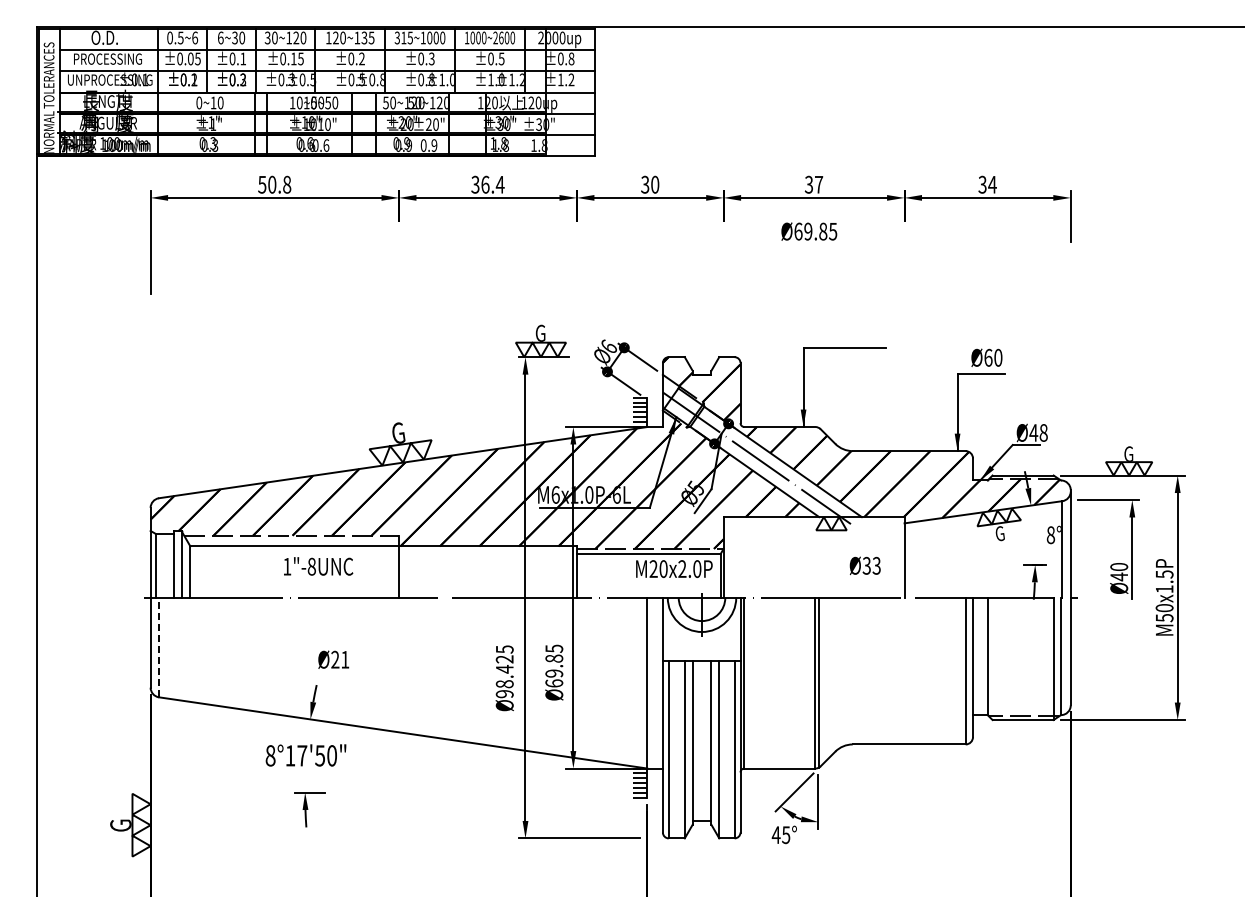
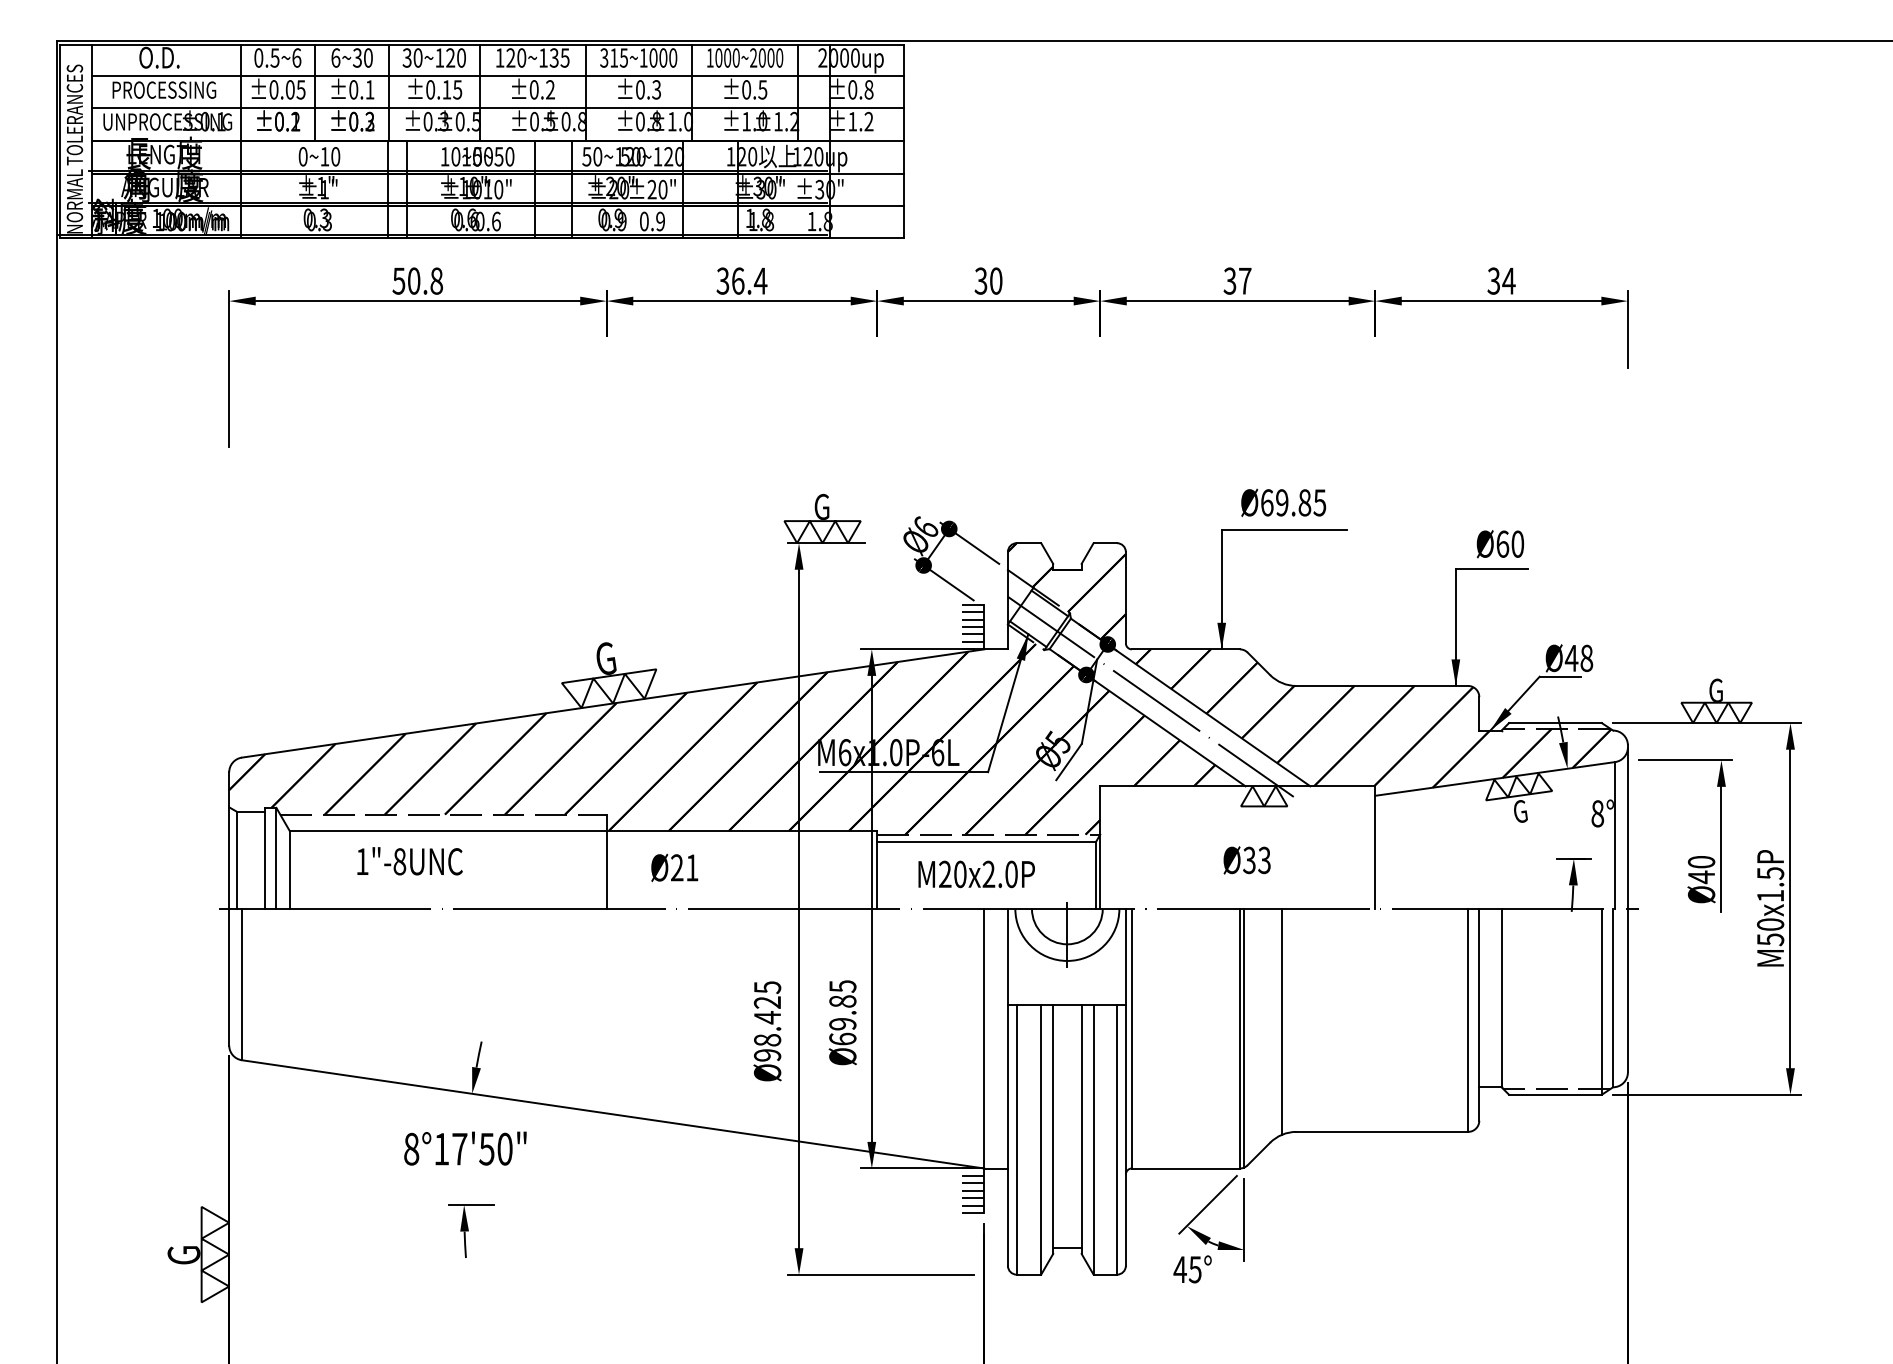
text: (501, 37) -> (762, 57), 1000~2600 -> 1000~2000
text: (809, 231) -> (1283, 502), moved
text: (864, 565) -> (1245, 859), moved
text: (318, 566) -> (409, 861), moved
text: (674, 568) -> (976, 873), moved
line: (159, 647) -> (242, 984), dashed -> solid
text: (333, 659) -> (674, 867), moved
line: (843, 671) -> (1282, 1020), added

